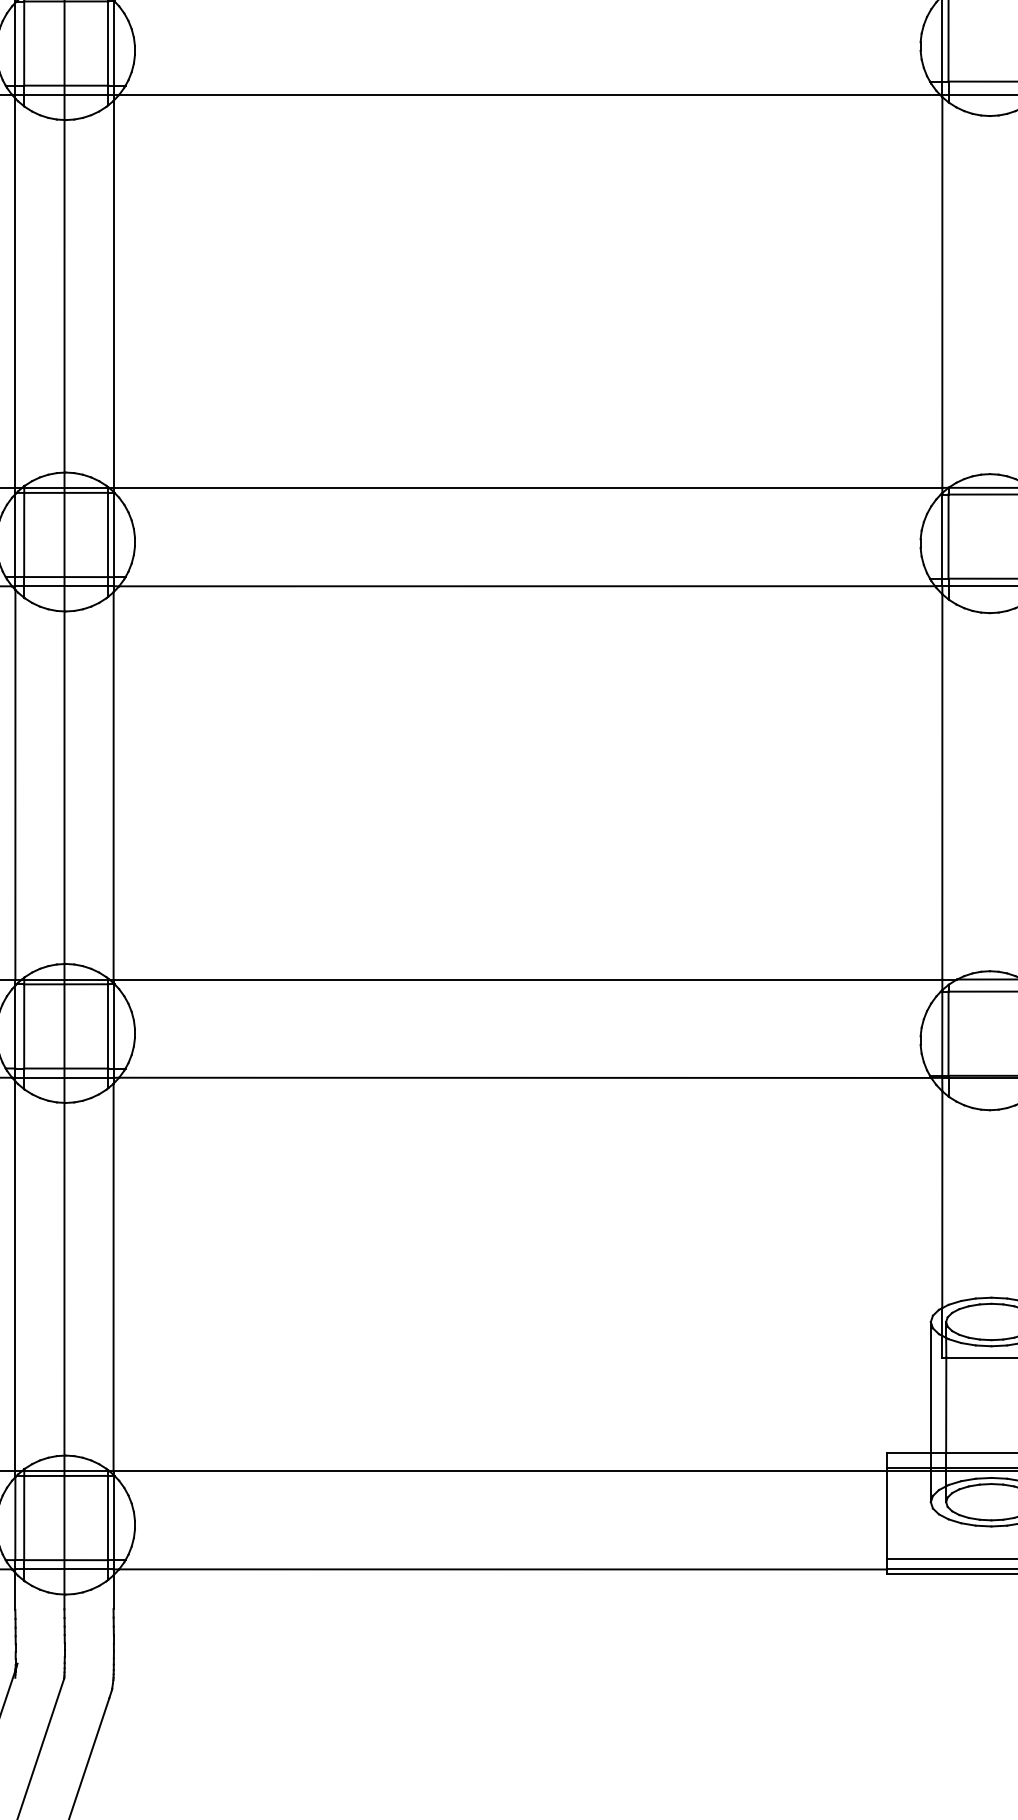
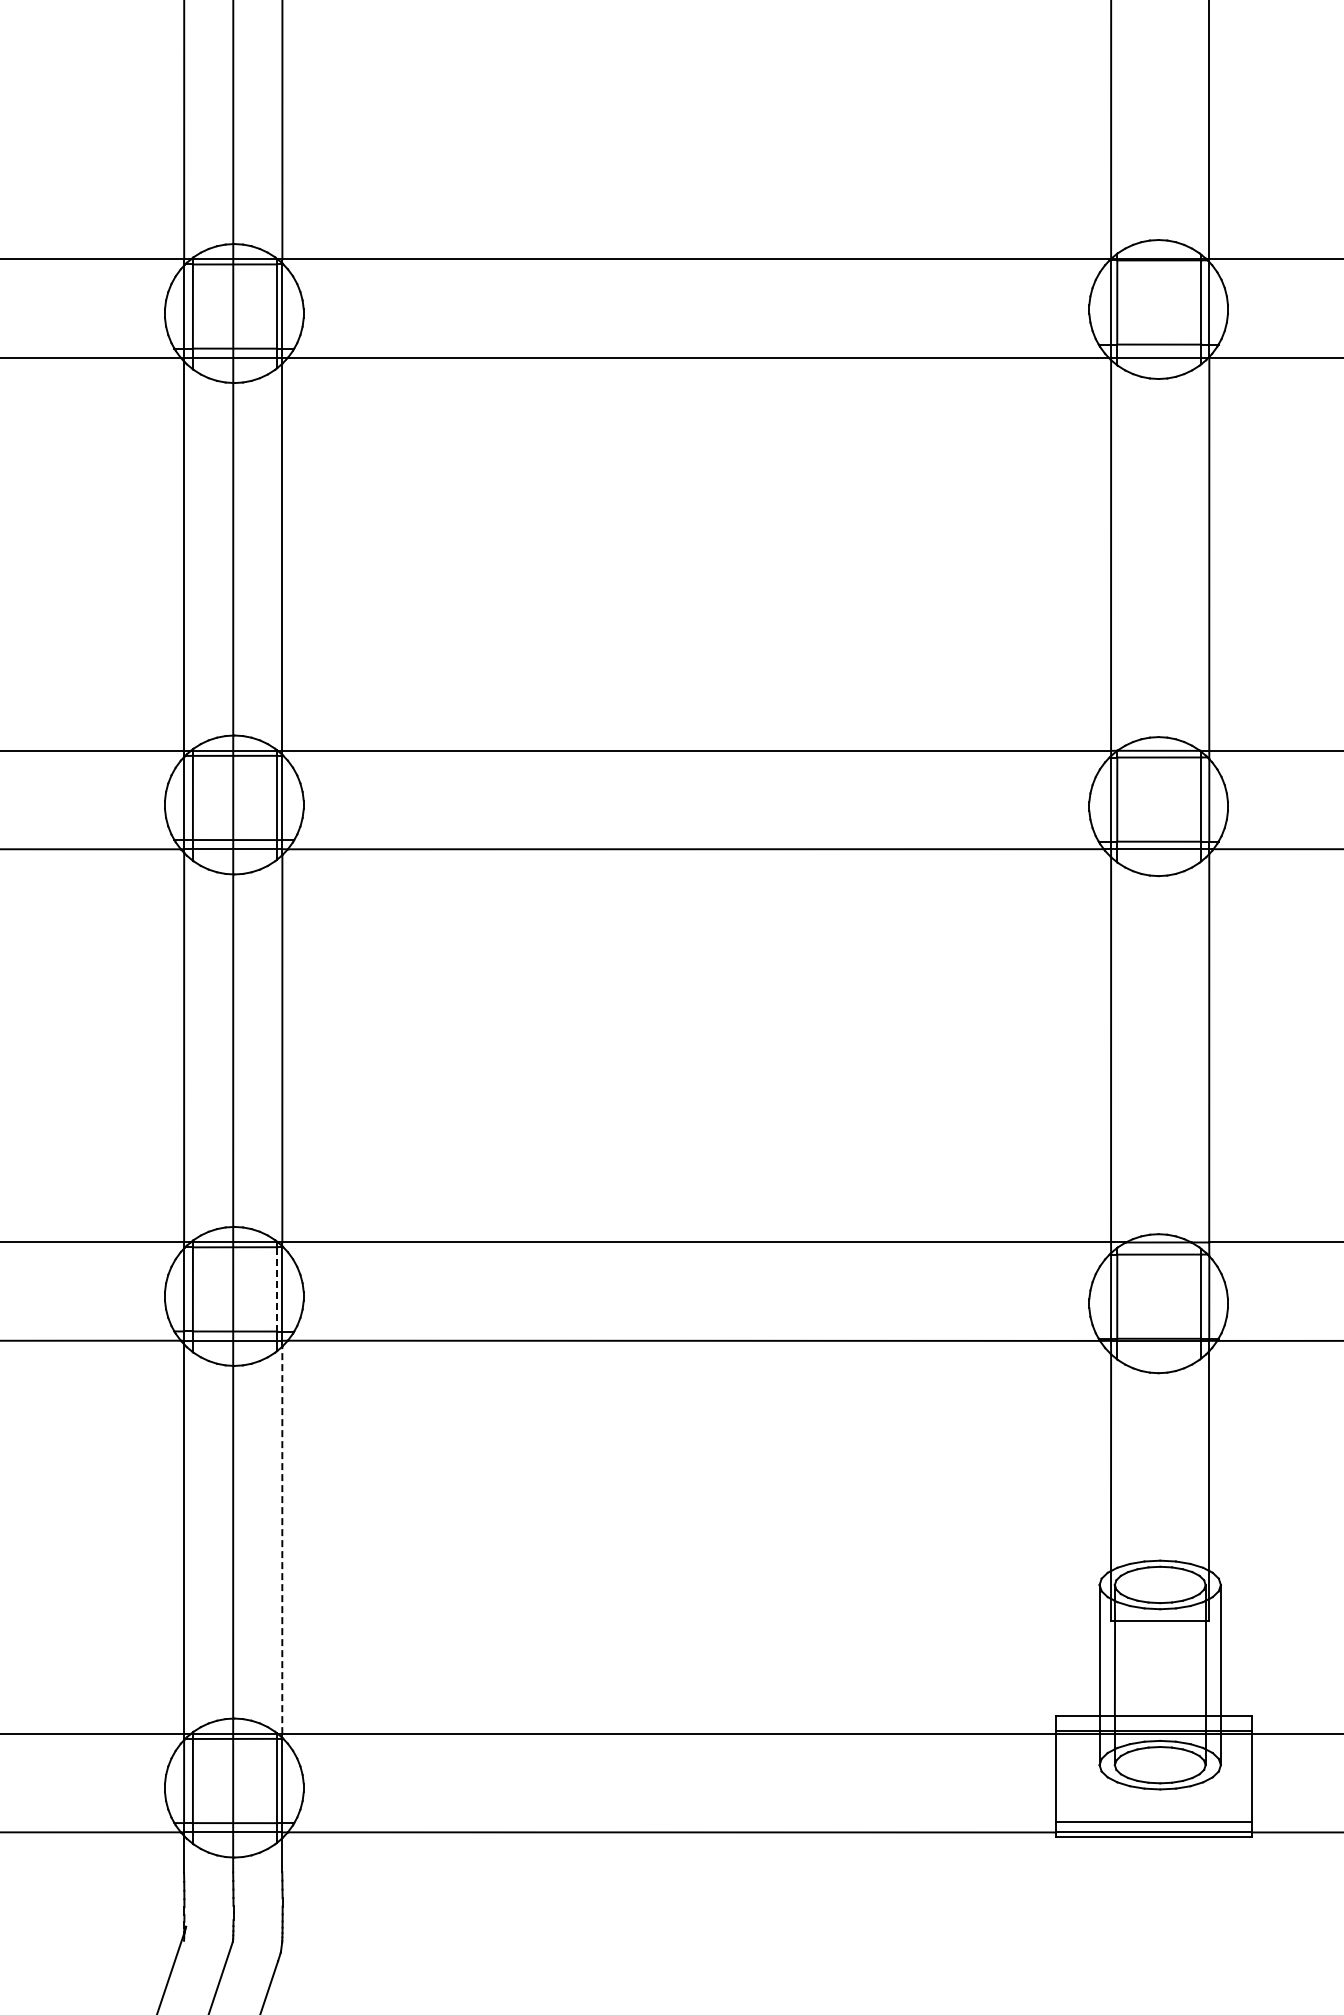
line: (108, 1025) -> (277, 1288), solid -> dashed
line: (113, 1277) -> (282, 1540), solid -> dashed

